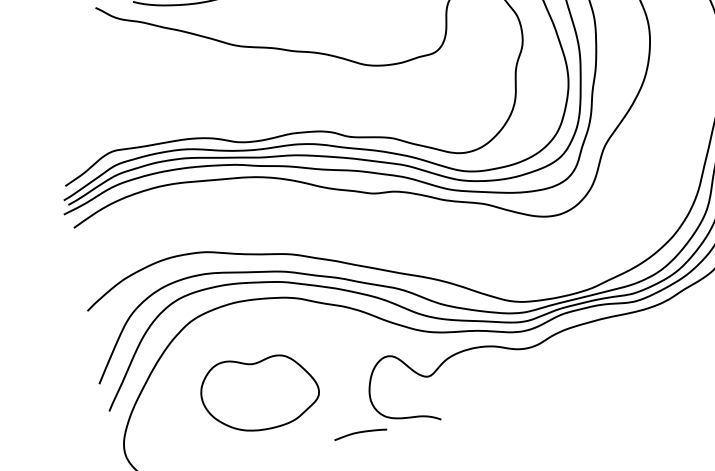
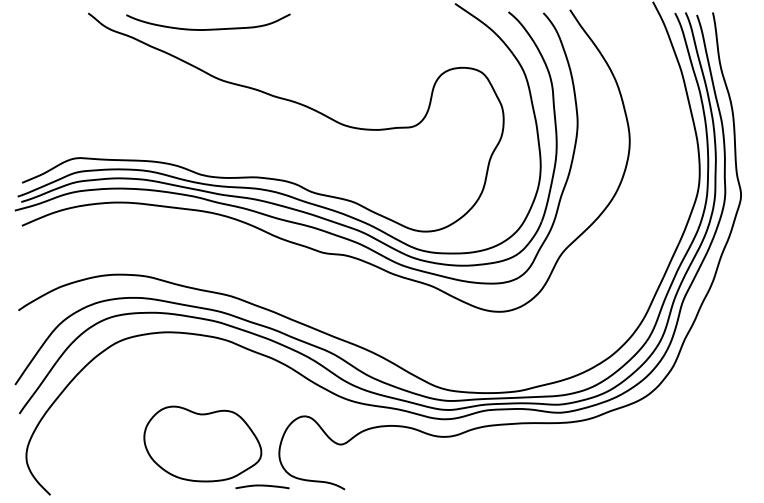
part: (259, 392) -> (202, 443), moved

